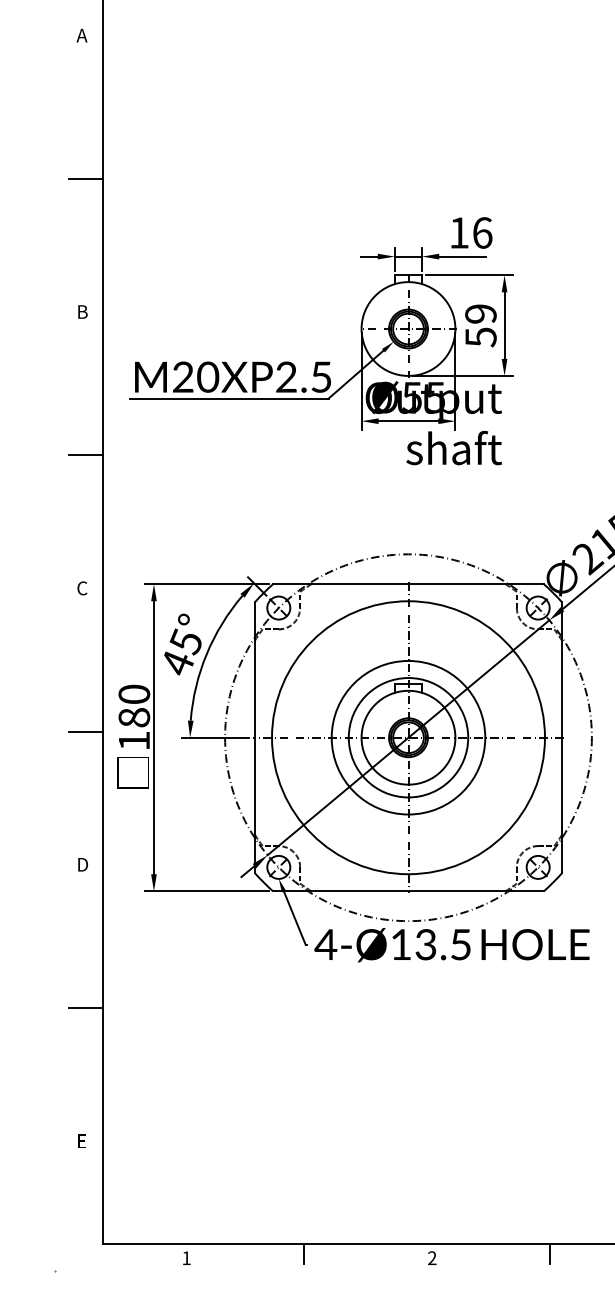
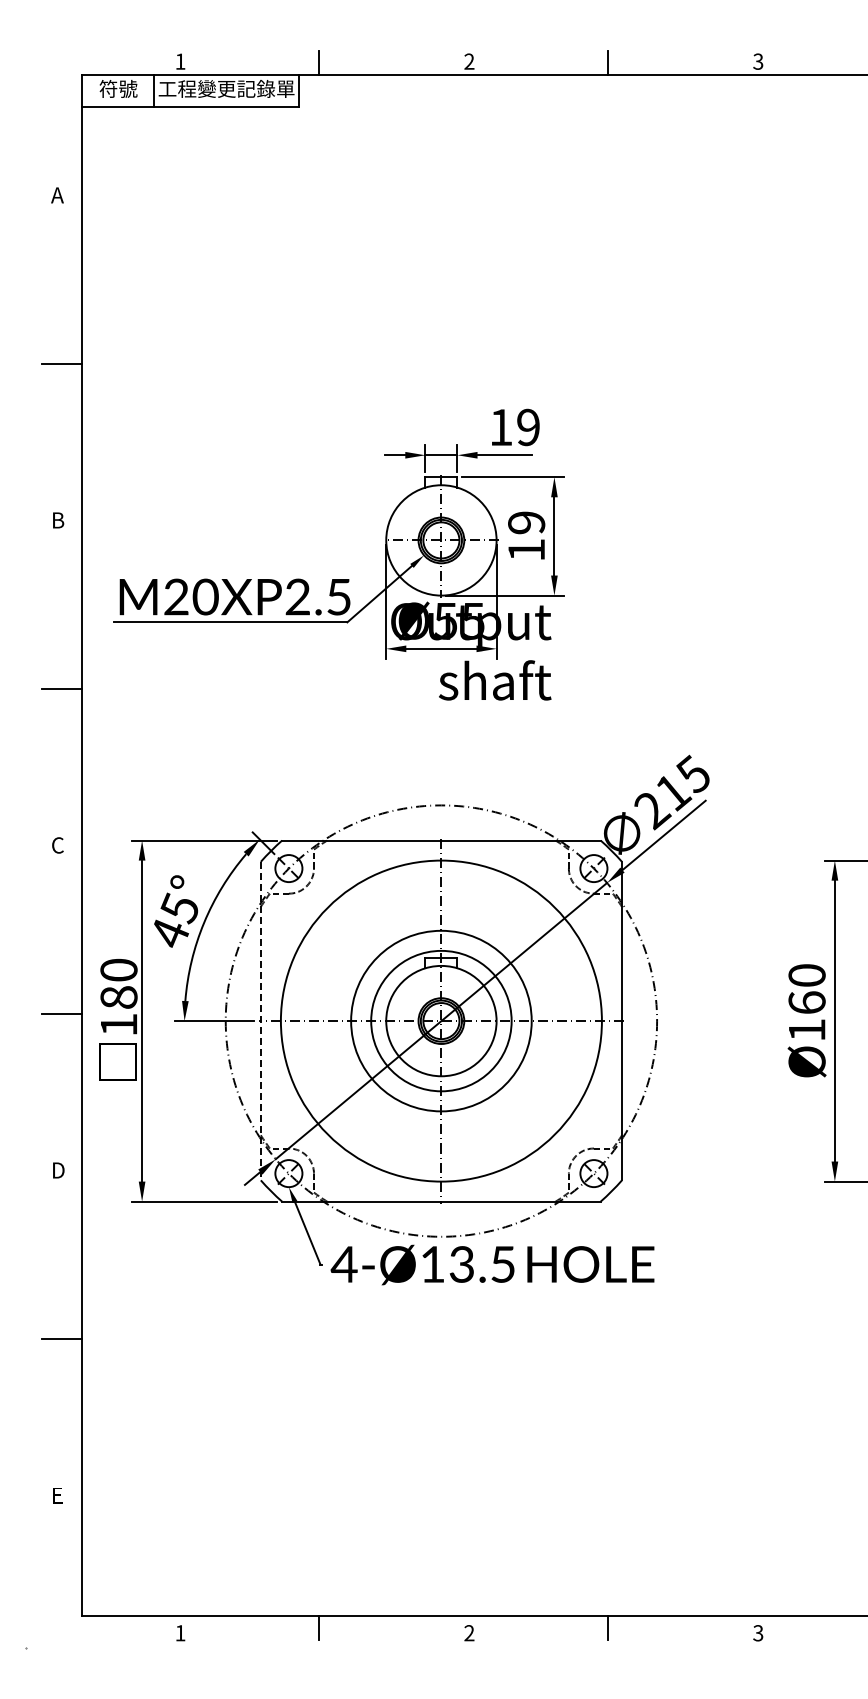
text: (482, 233) -> (528, 427), 16 -> 19
text: (480, 337) -> (526, 550), 59 -> 19
line: (254, 738) -> (260, 1021), solid -> dashed

